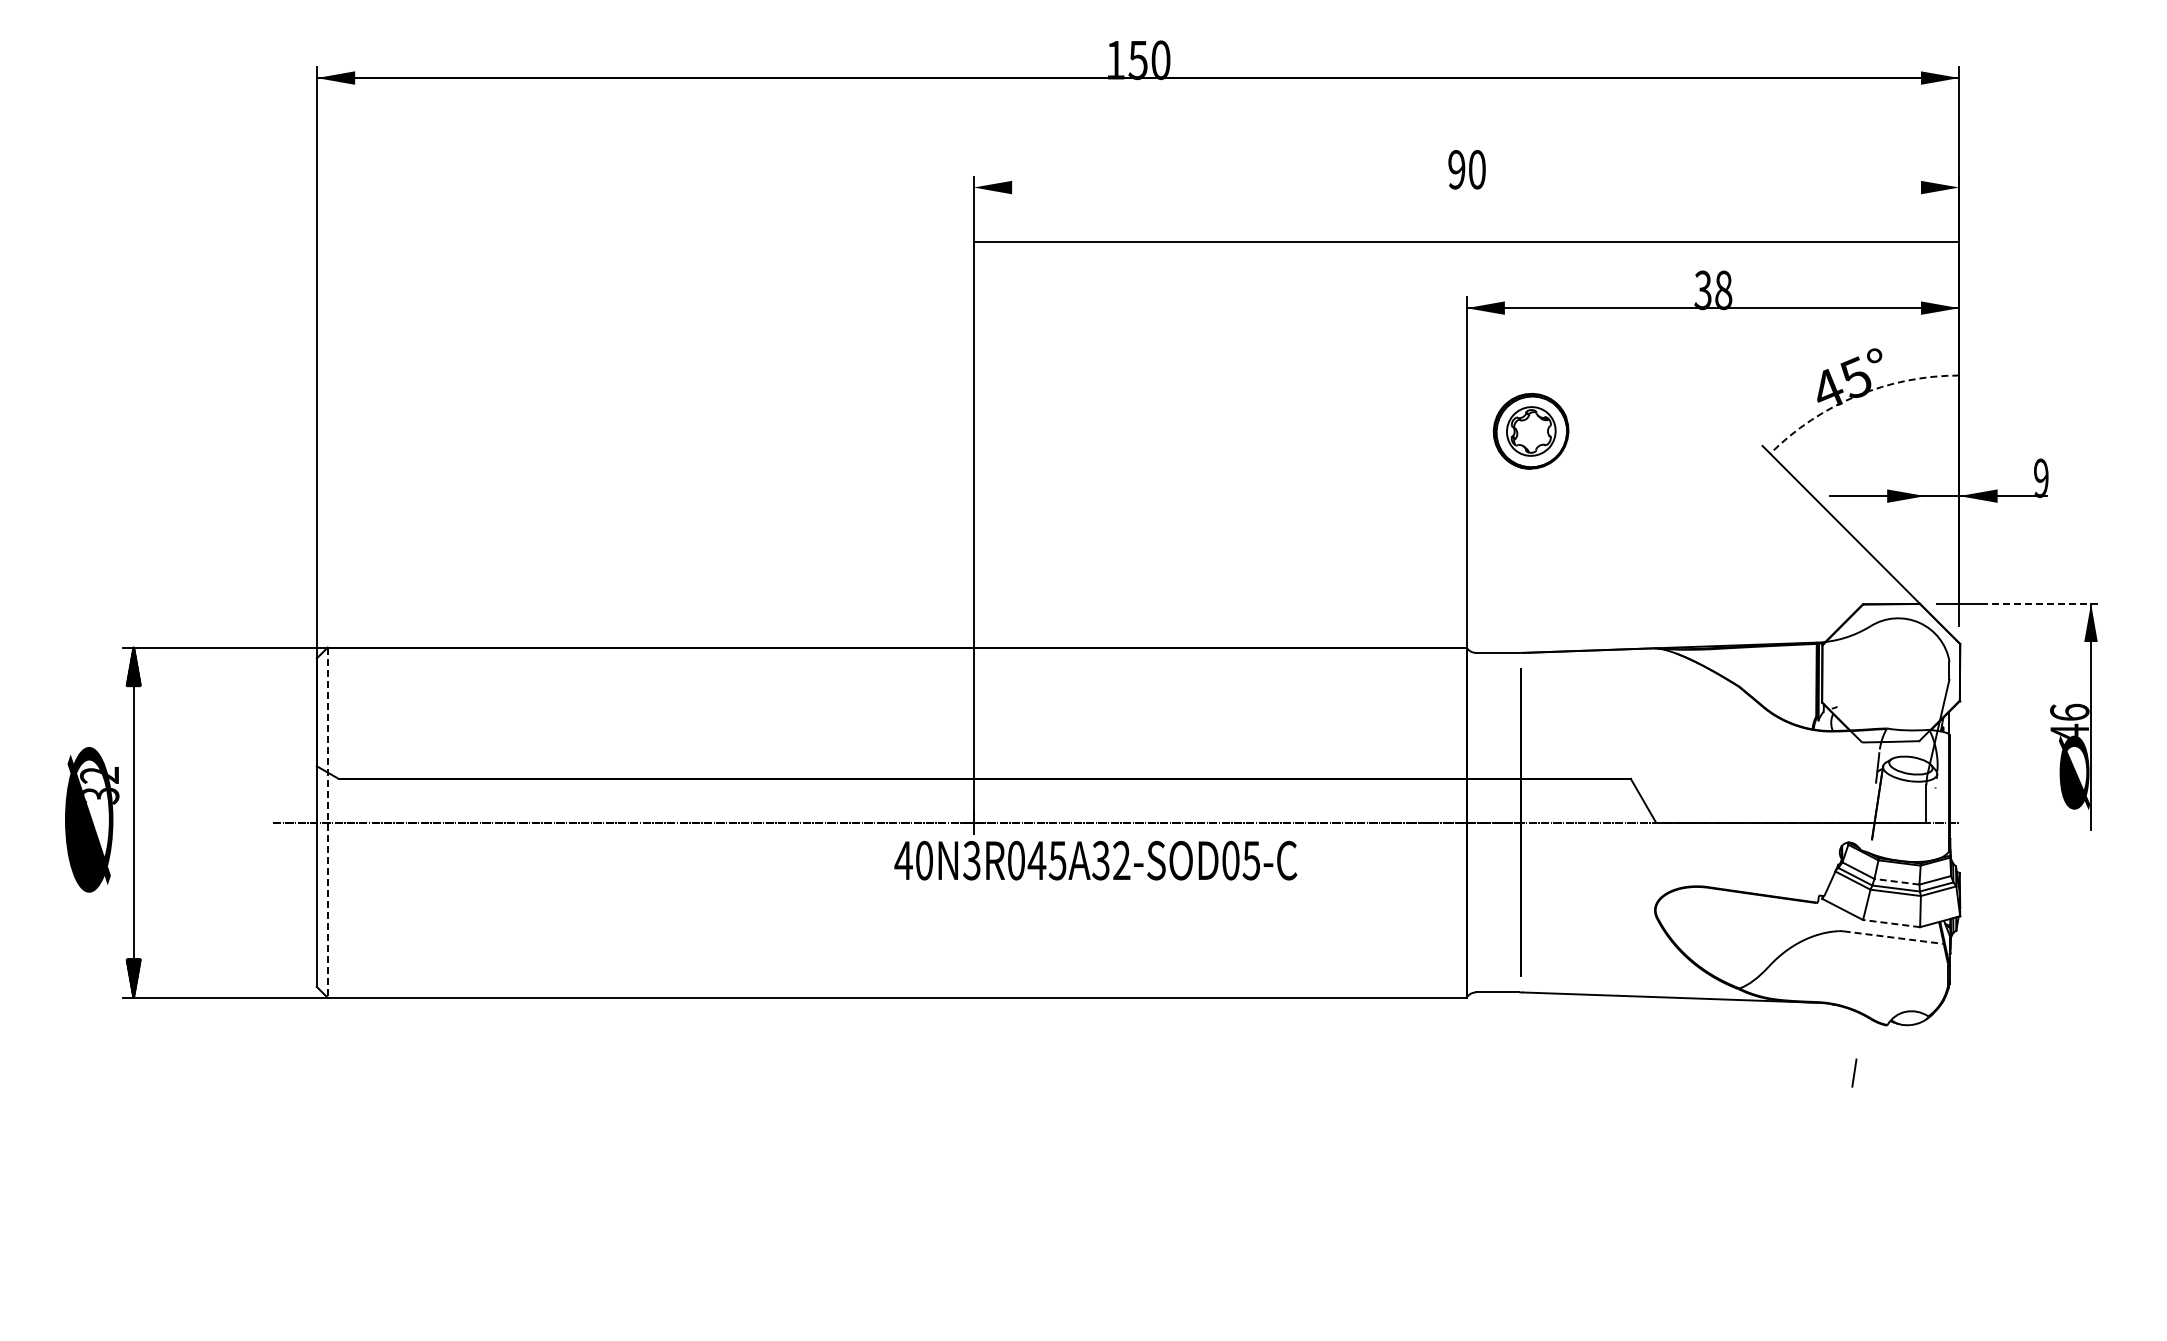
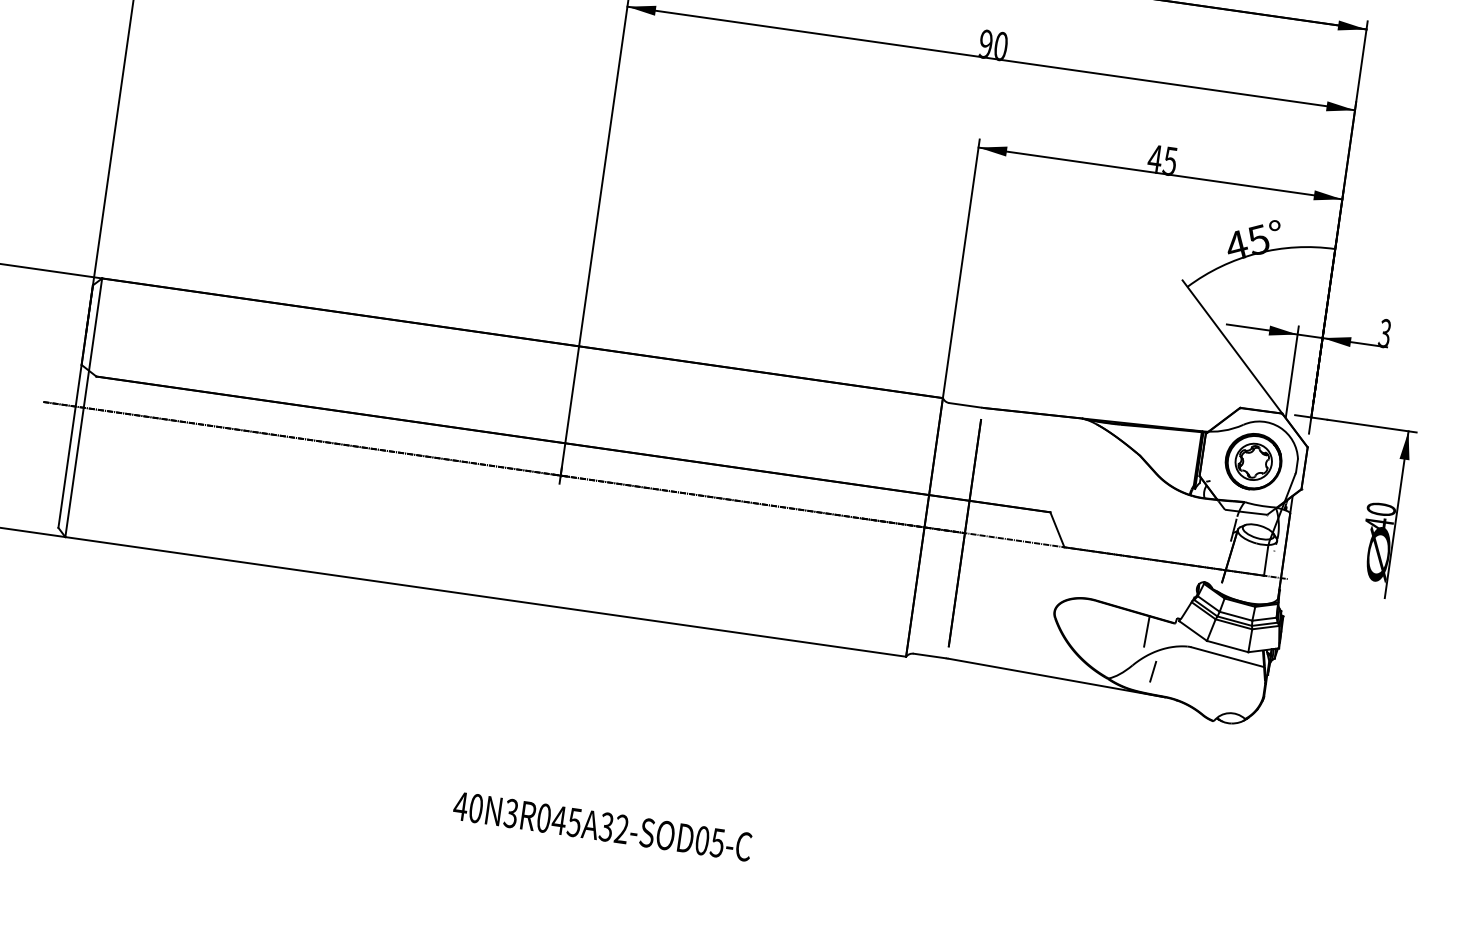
line: (1466, 241) -> (991, 58), moved
text: (1712, 290) -> (1161, 160), 38 -> 45
arc: (1857, 395) -> (1257, 253), dashed -> solid
part: (1530, 430) -> (1253, 461), moved
text: (2040, 478) -> (1384, 333), 9 -> 3
line: (1925, 546) -> (1292, 371), added
line: (2042, 603) -> (1372, 426), dashed -> solid
text: (2069, 711) -> (1381, 508), 46 -> 40
line: (327, 823) -> (83, 408), dashed -> solid
text: (1095, 860) -> (602, 826), moved
line: (1896, 881) -> (1235, 616), dashed -> solid
line: (1781, 918) -> (1146, 631), added
line: (1891, 923) -> (1227, 646), dashed -> solid
line: (1894, 937) -> (1228, 657), dashed -> solid
line: (1854, 1072) -> (1153, 671), moved

